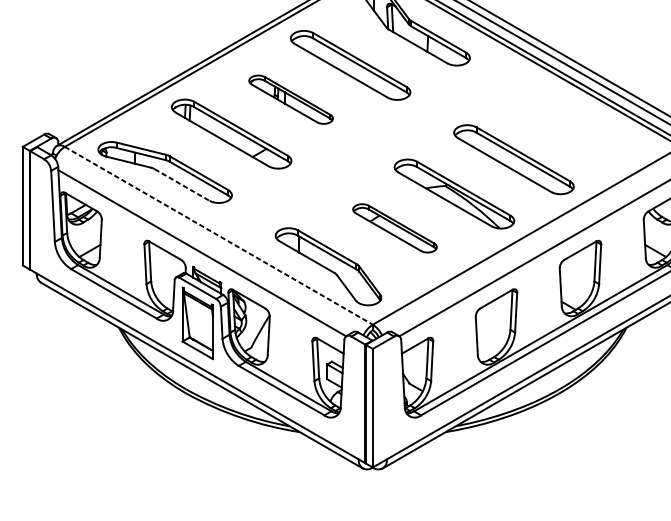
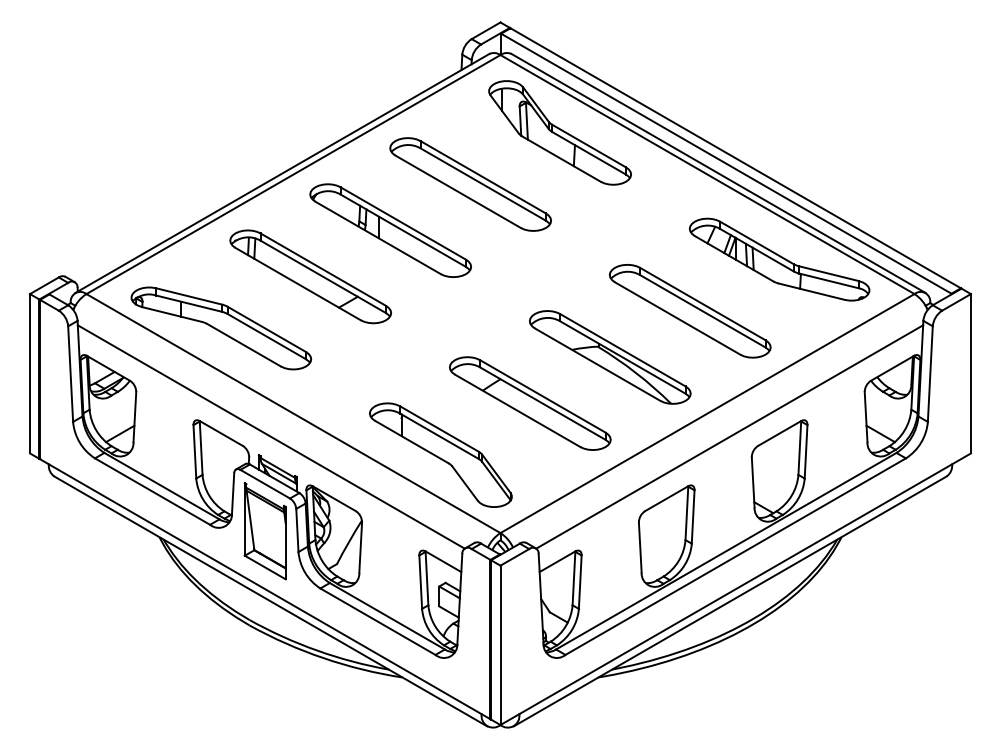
part: (290, 99) -> (390, 230), size x1.43
part: (580, 121) -> (779, 259), added
line: (182, 185) -> (244, 345), dashed -> solid
part: (395, 228) -> (530, 403), size x1.43
line: (218, 235) -> (293, 413), dashed -> solid

